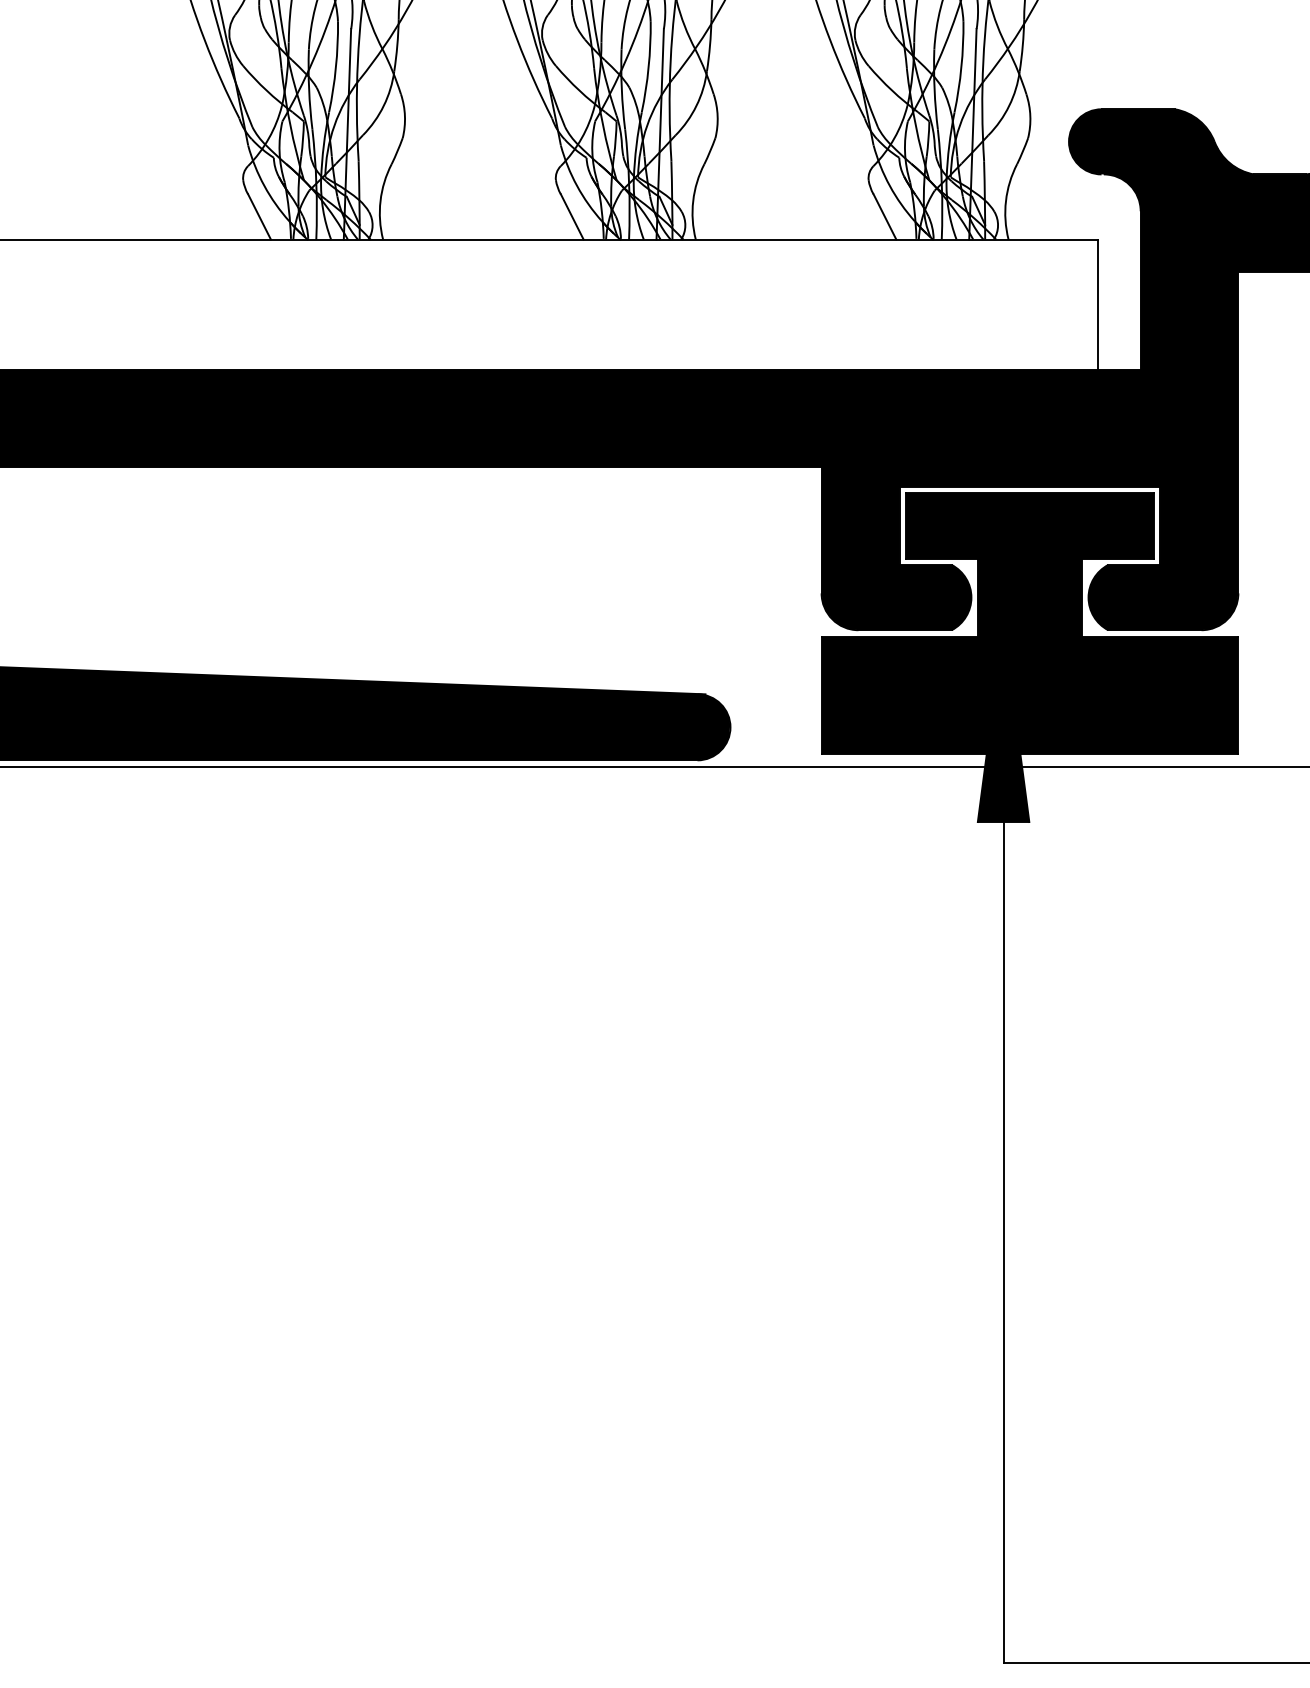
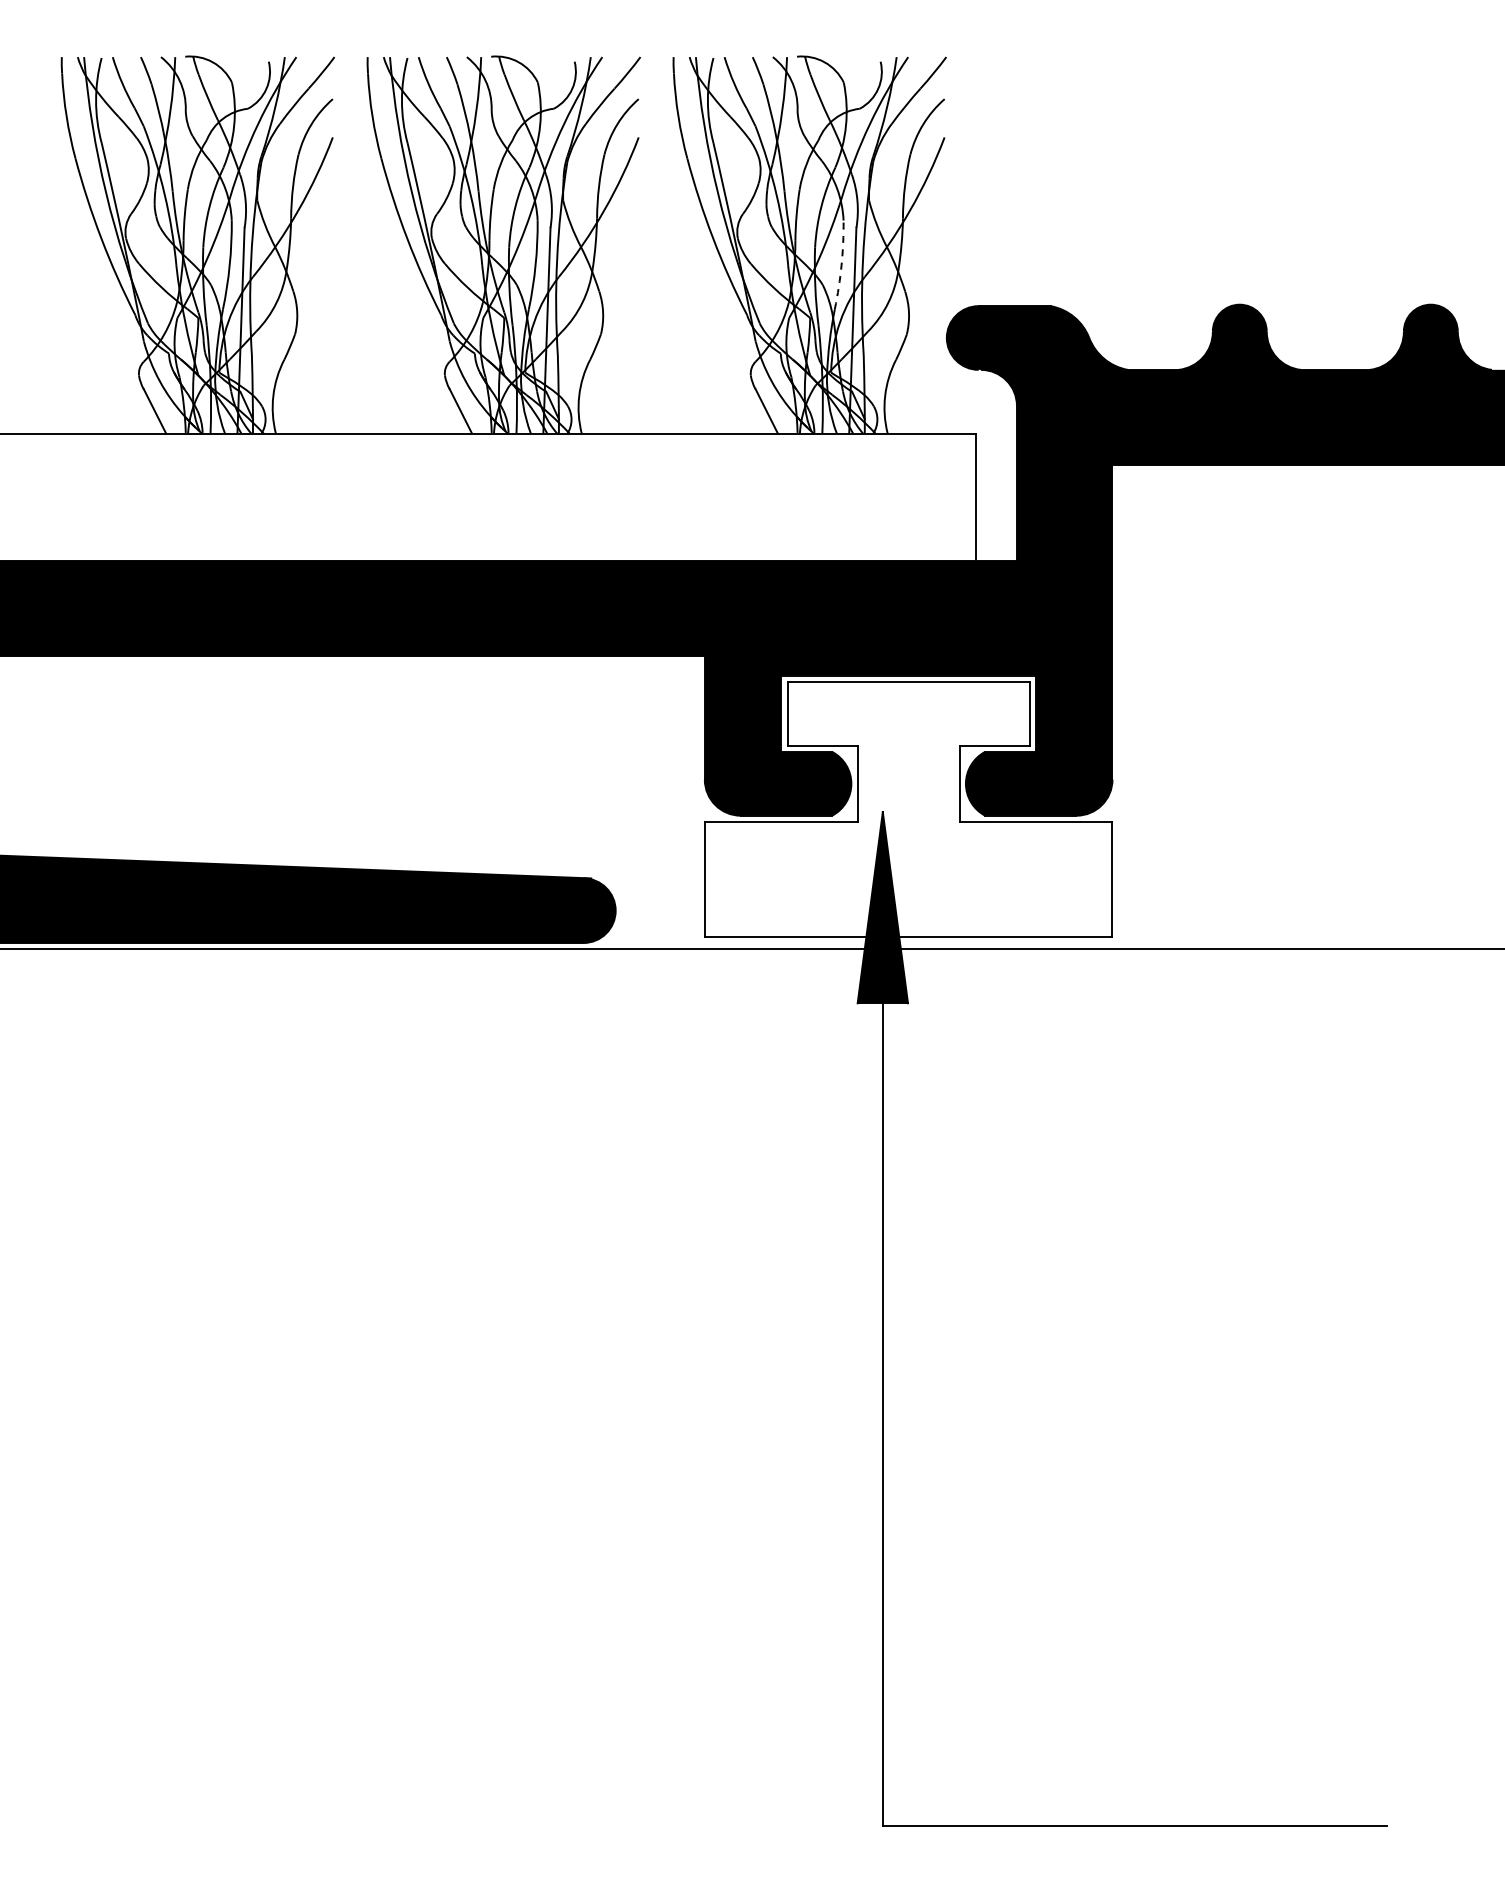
arc: (961, 67) -> (841, 265), solid -> dashed
fill: (1029, 622) -> (908, 808), removed

